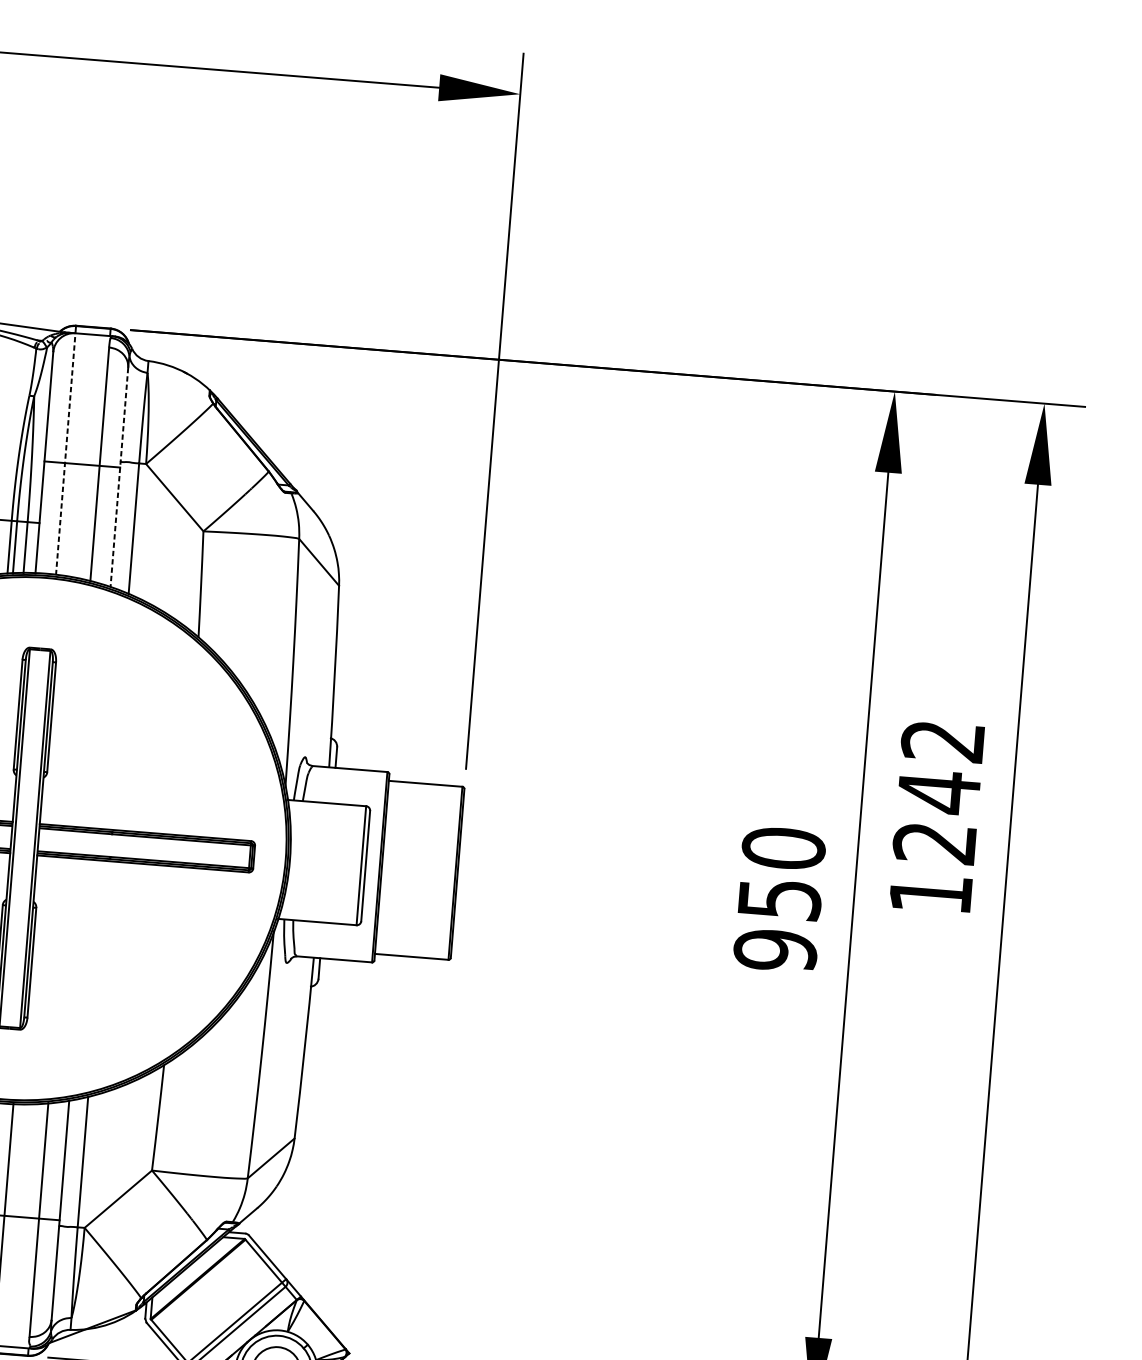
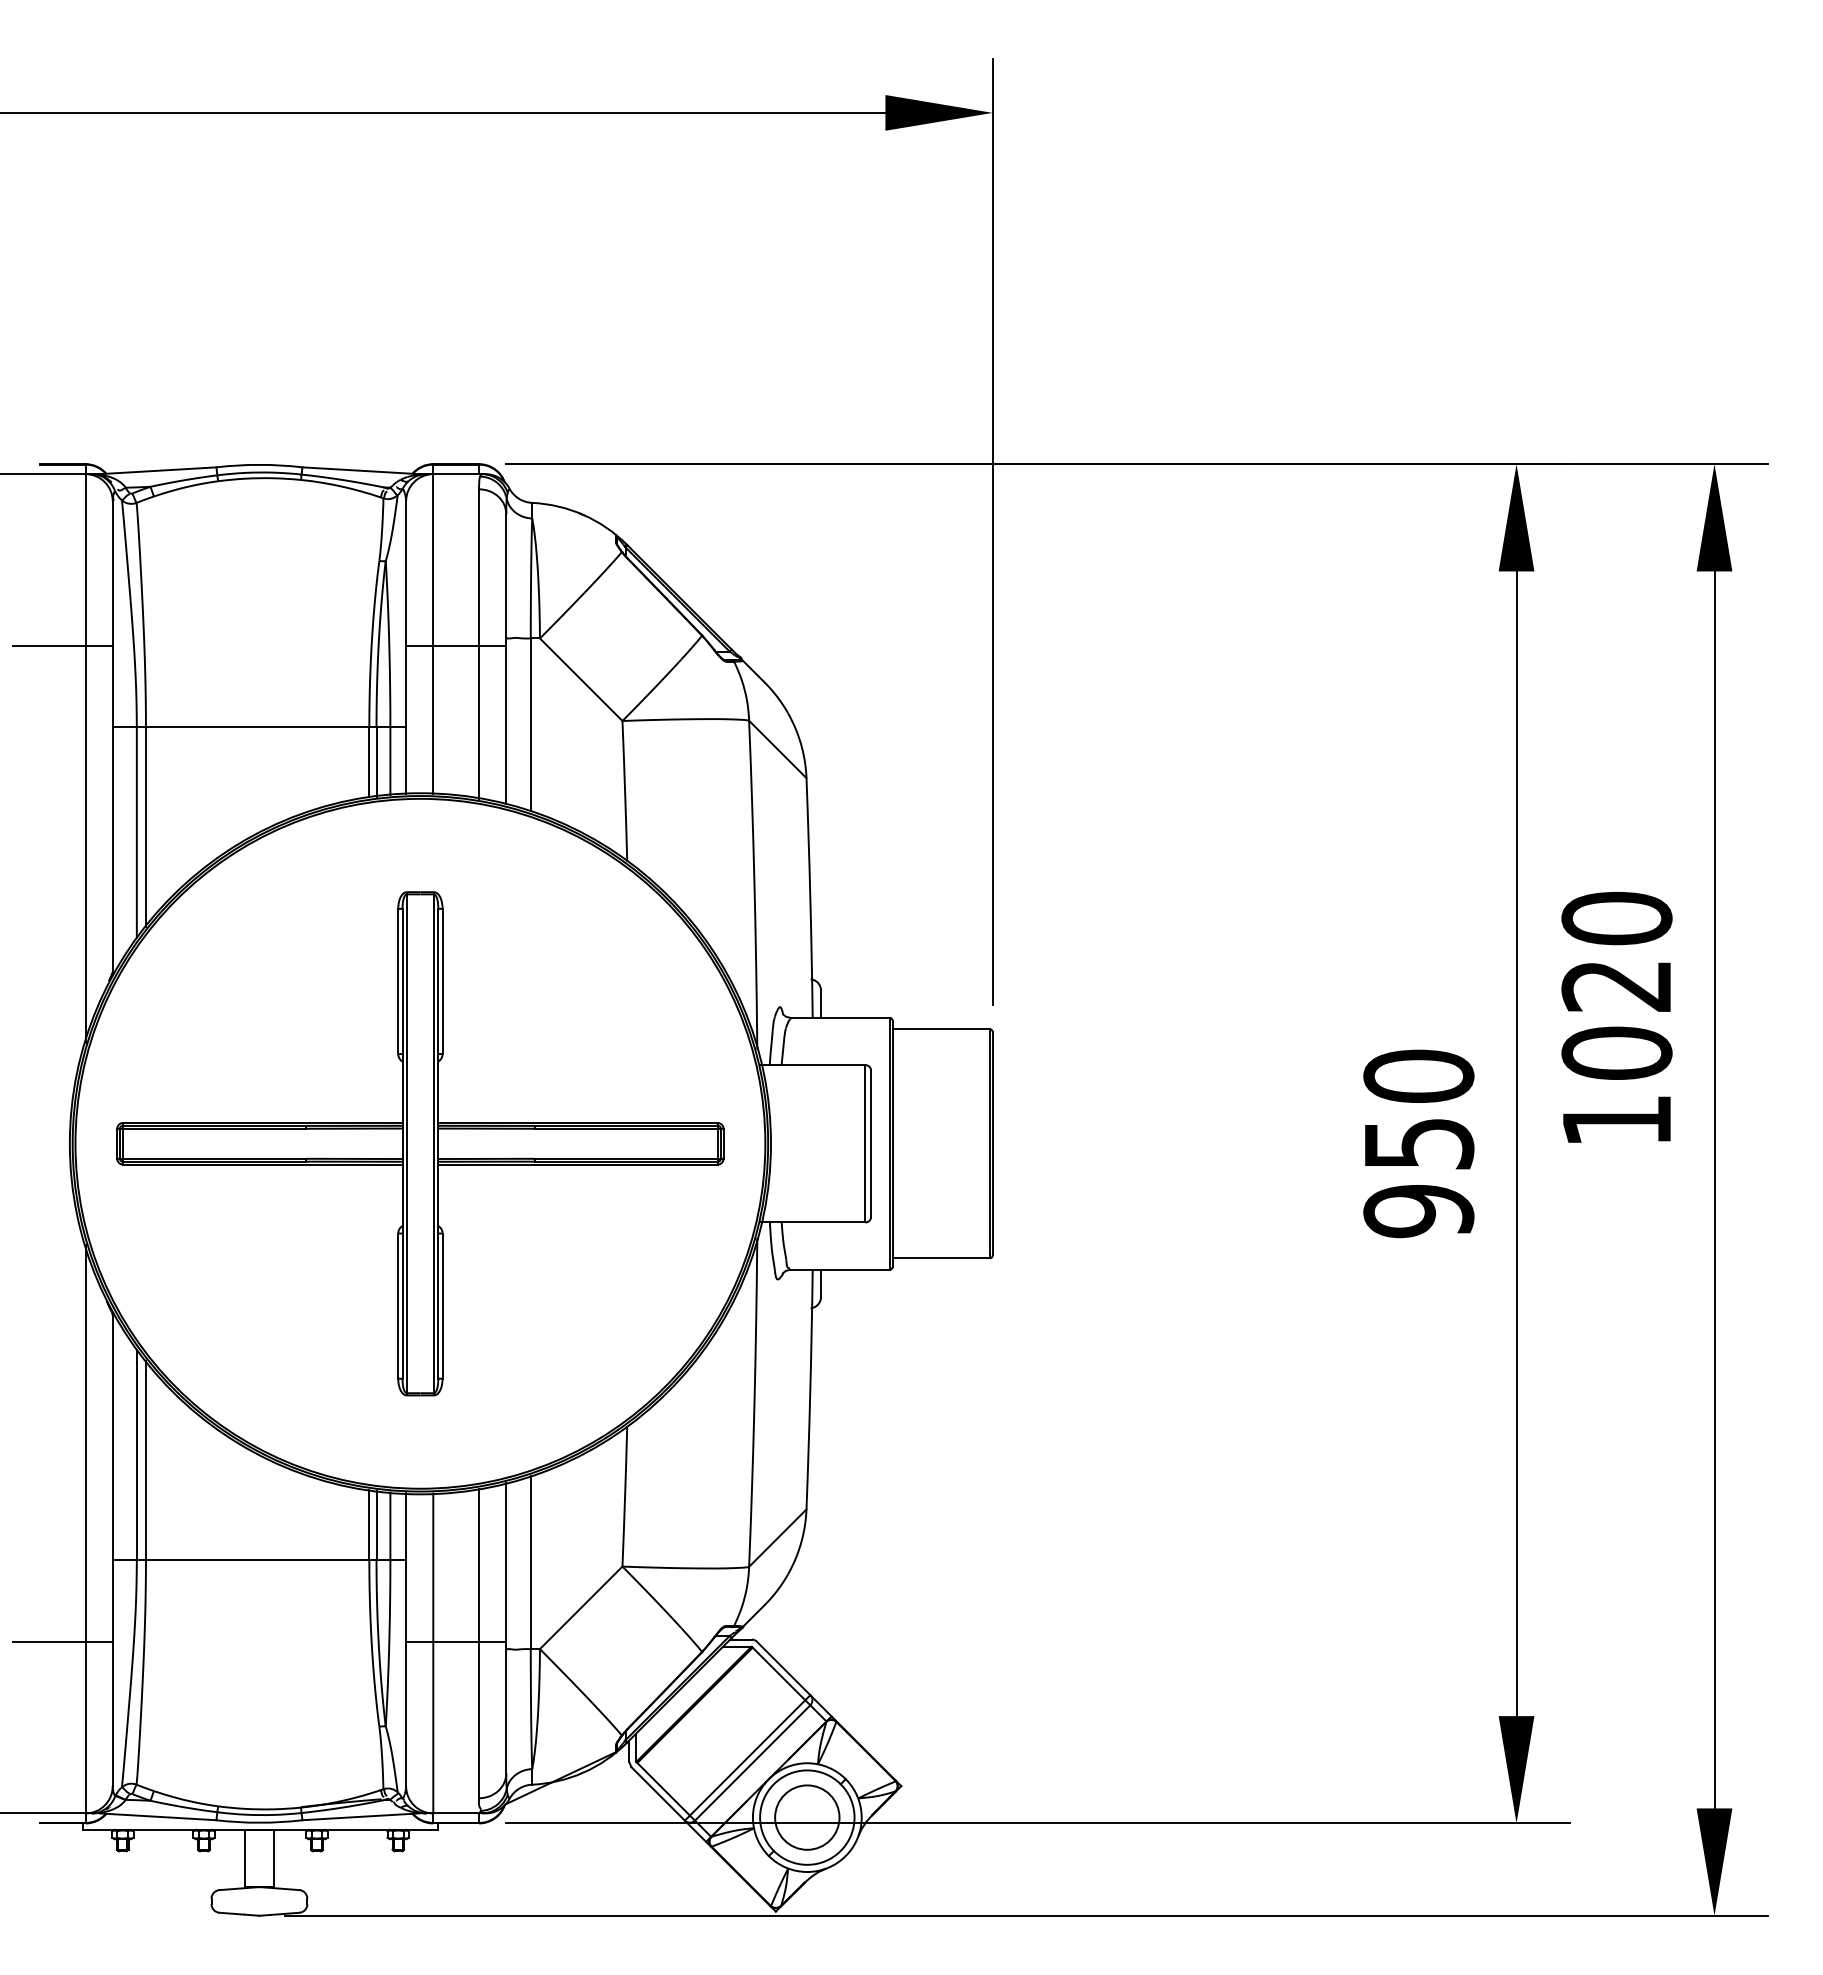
line: (65, 454) -> (433, 634), dashed -> solid
line: (119, 477) -> (506, 659), dashed -> solid
text: (938, 791) -> (1616, 985), 1242 -> 1020

